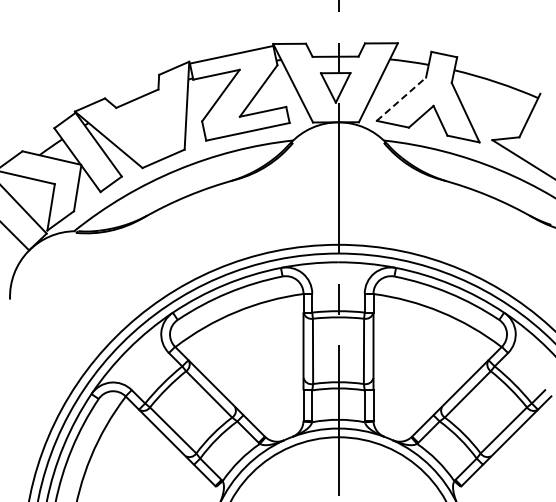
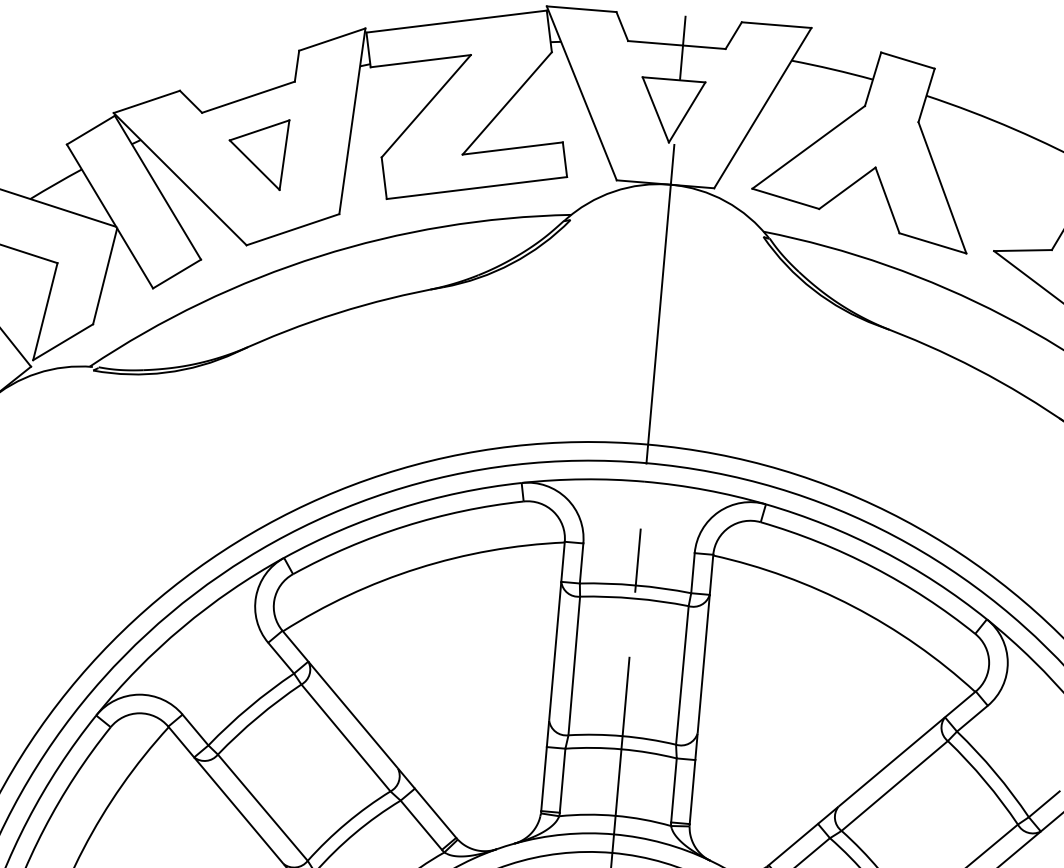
line: (401, 99) -> (808, 147), dashed -> solid
part: (143, 123) -> (256, 150), added

